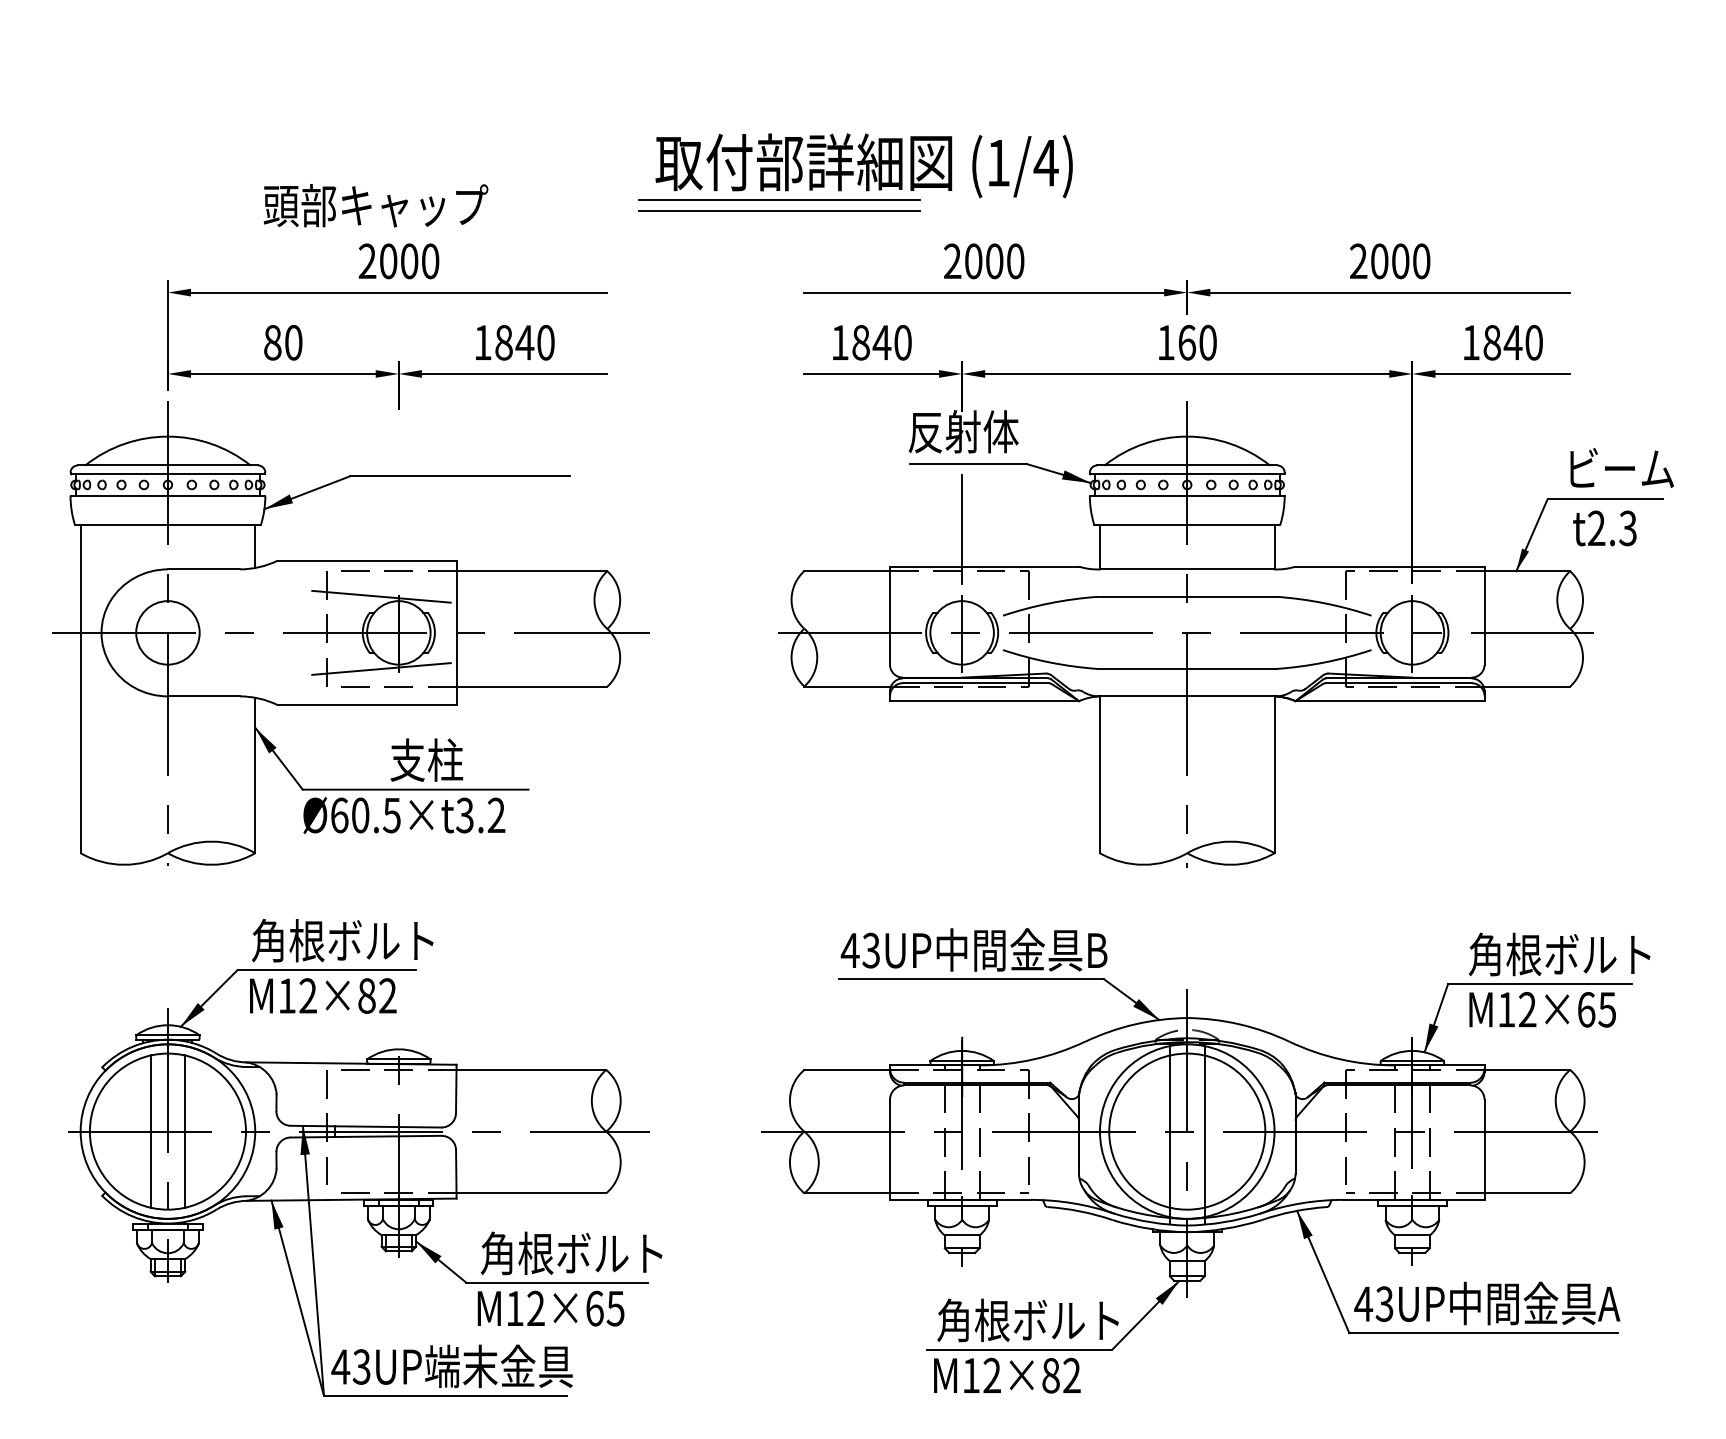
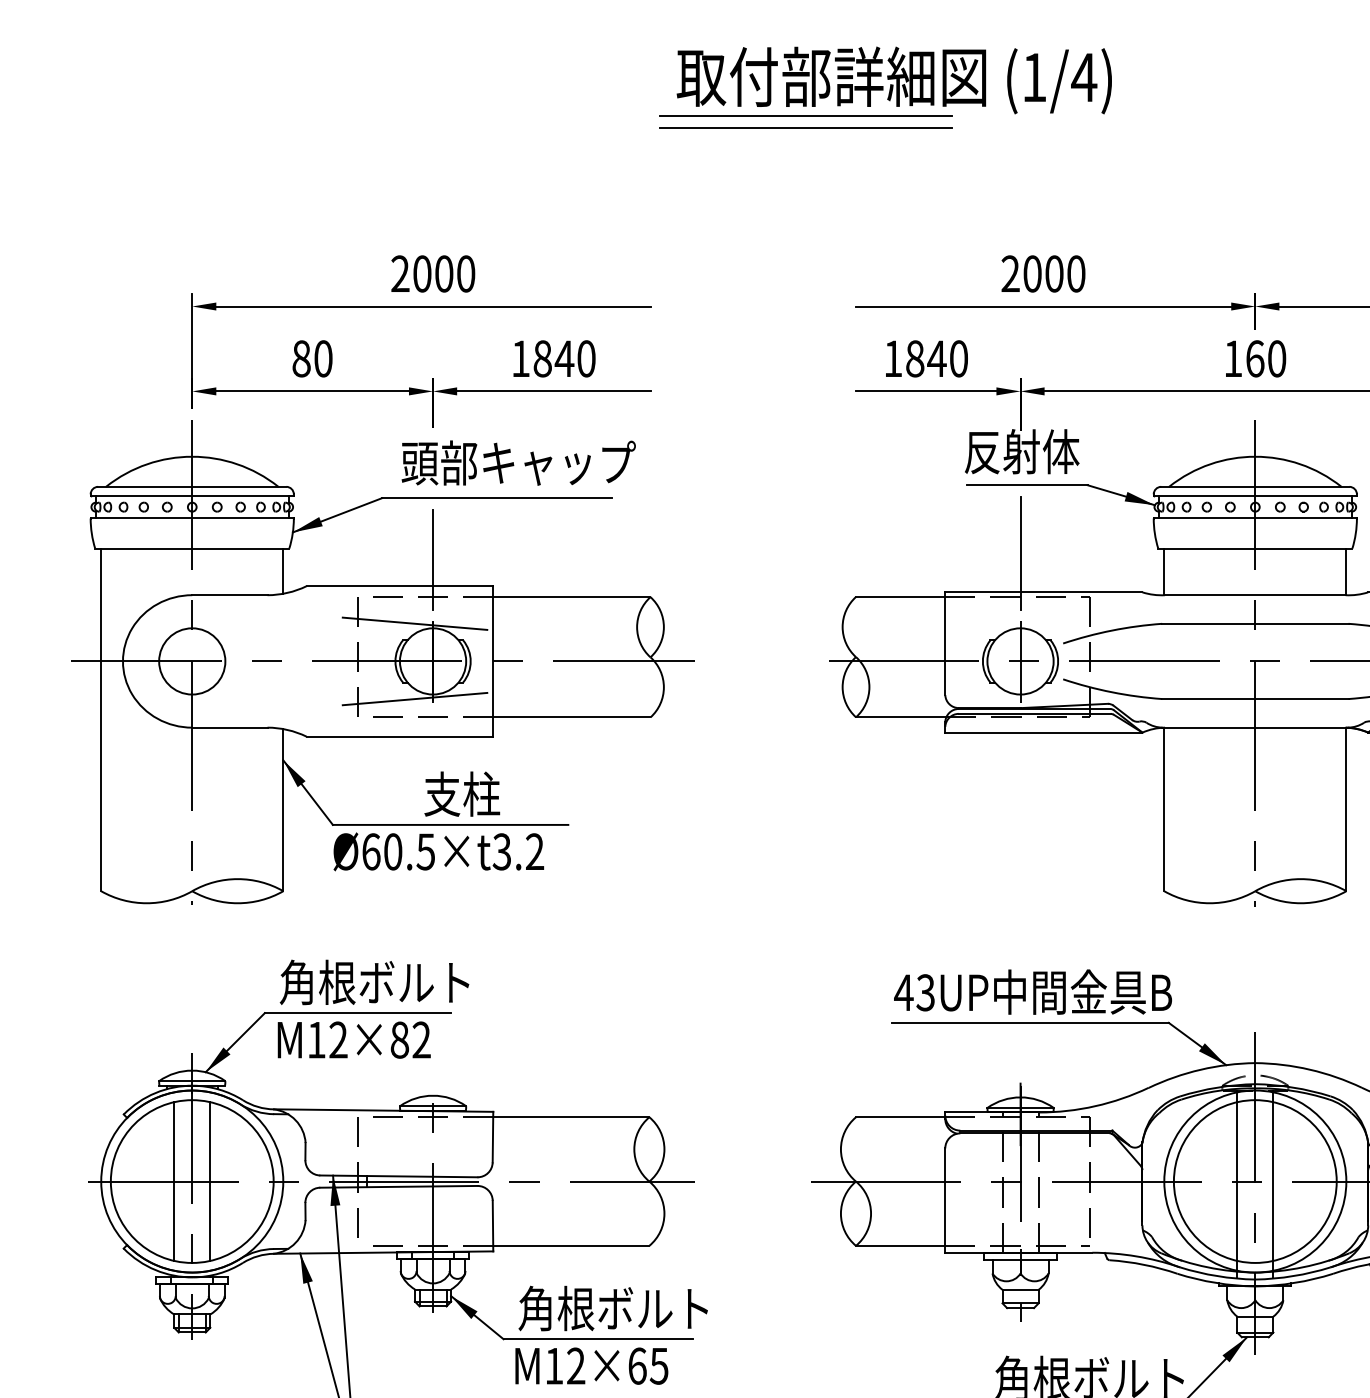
part: (855, 172) -> (885, 87), moved
text: (375, 205) -> (518, 462), moved
line: (398, 535) -> (432, 559), added

